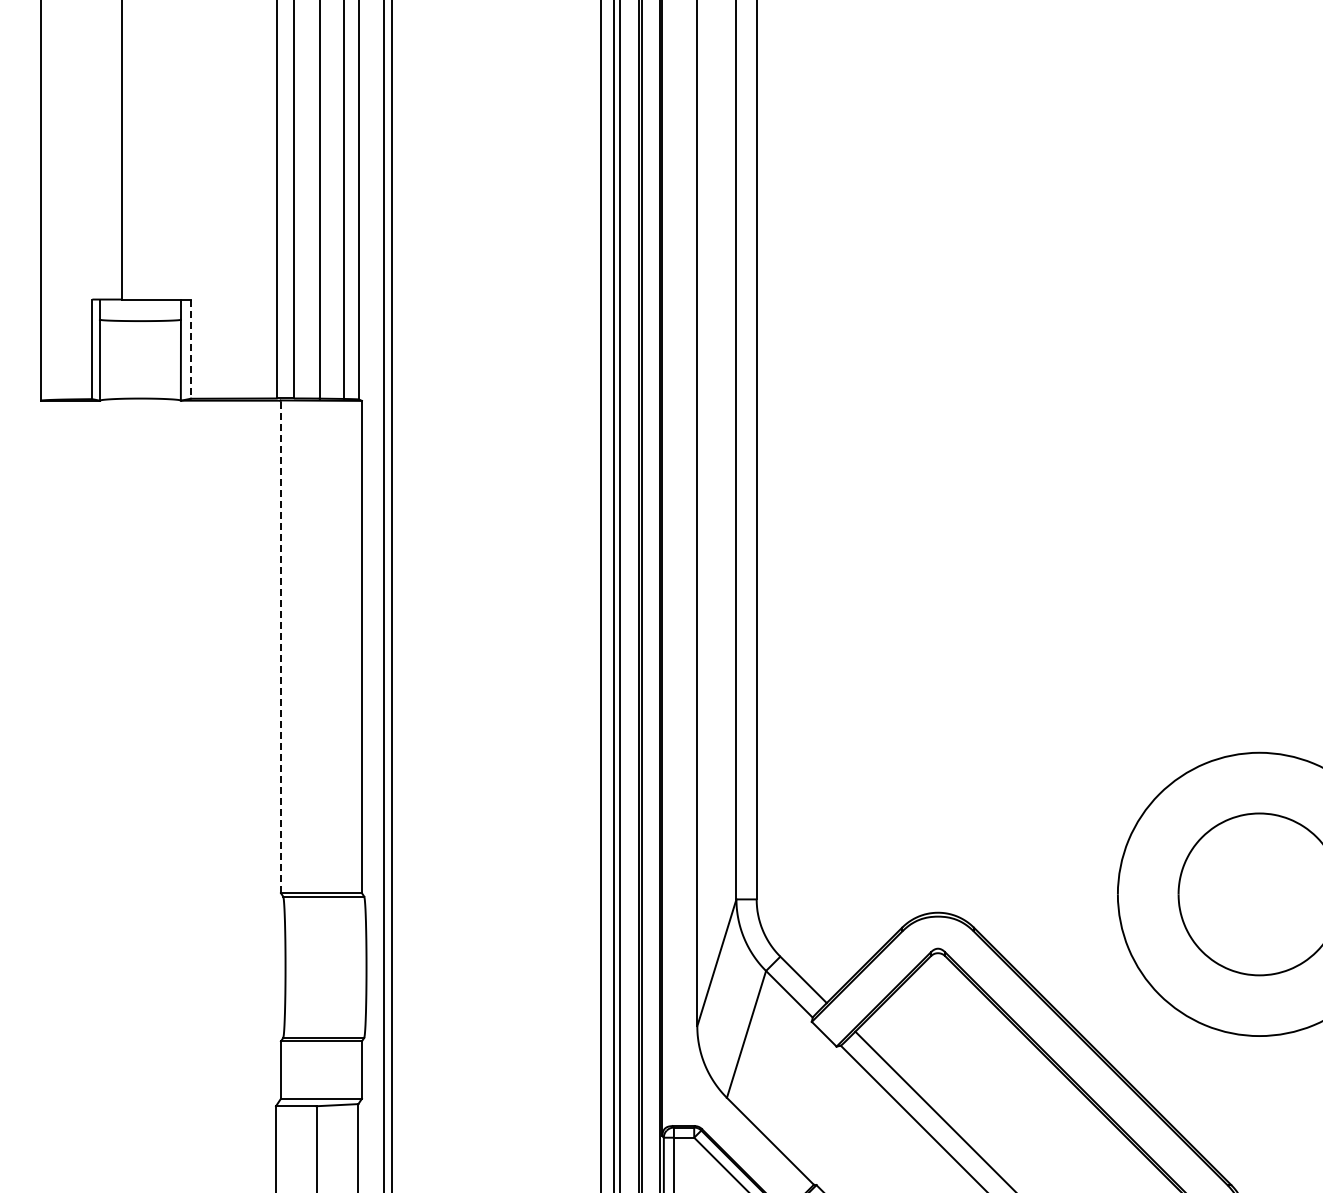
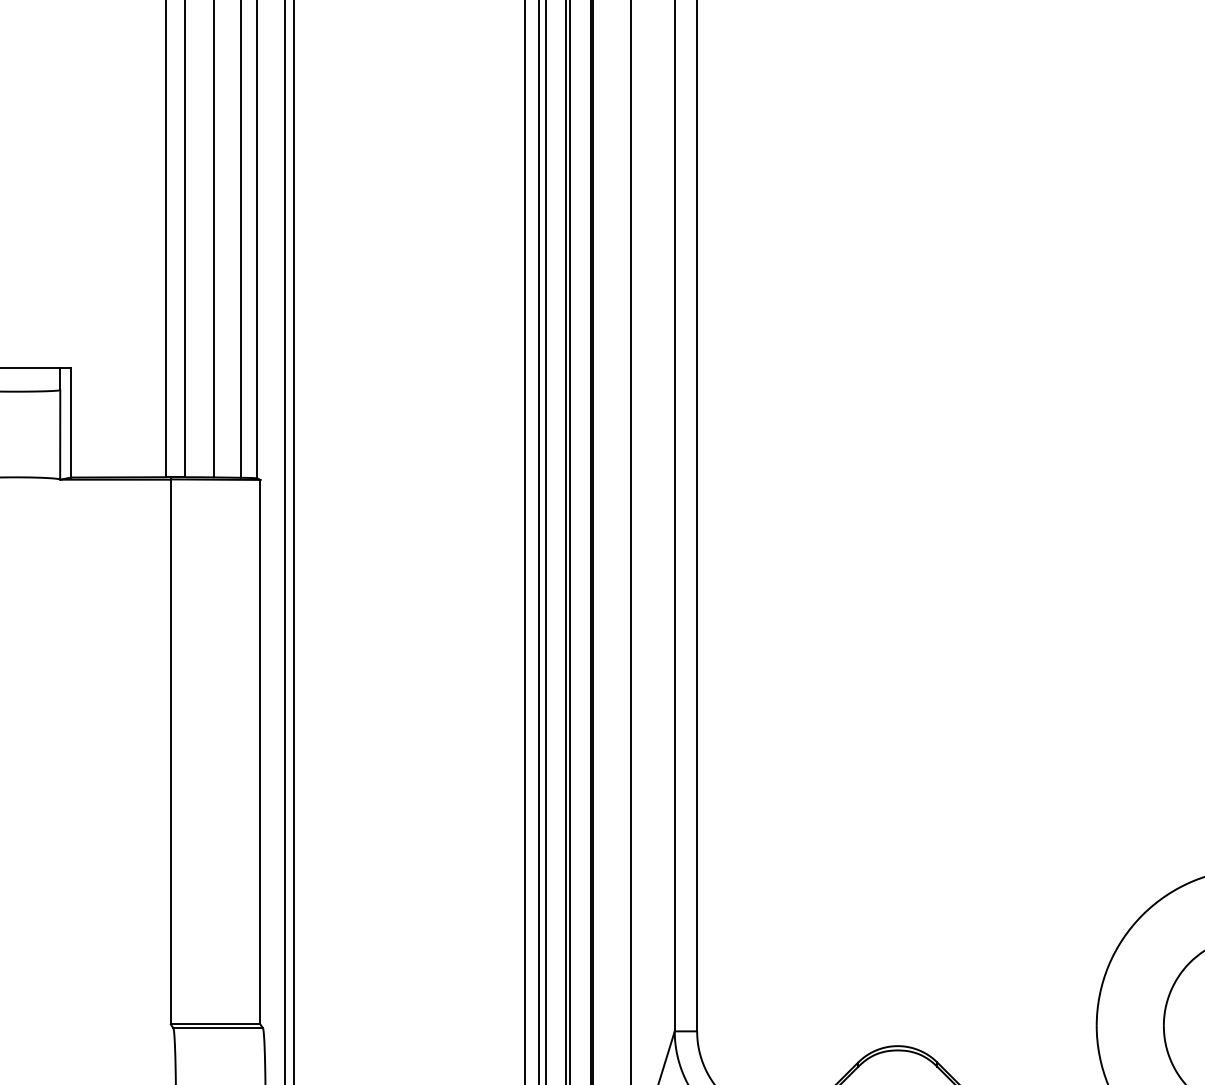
line: (190, 349) -> (70, 423), dashed -> solid
line: (280, 646) -> (170, 751), dashed -> solid

